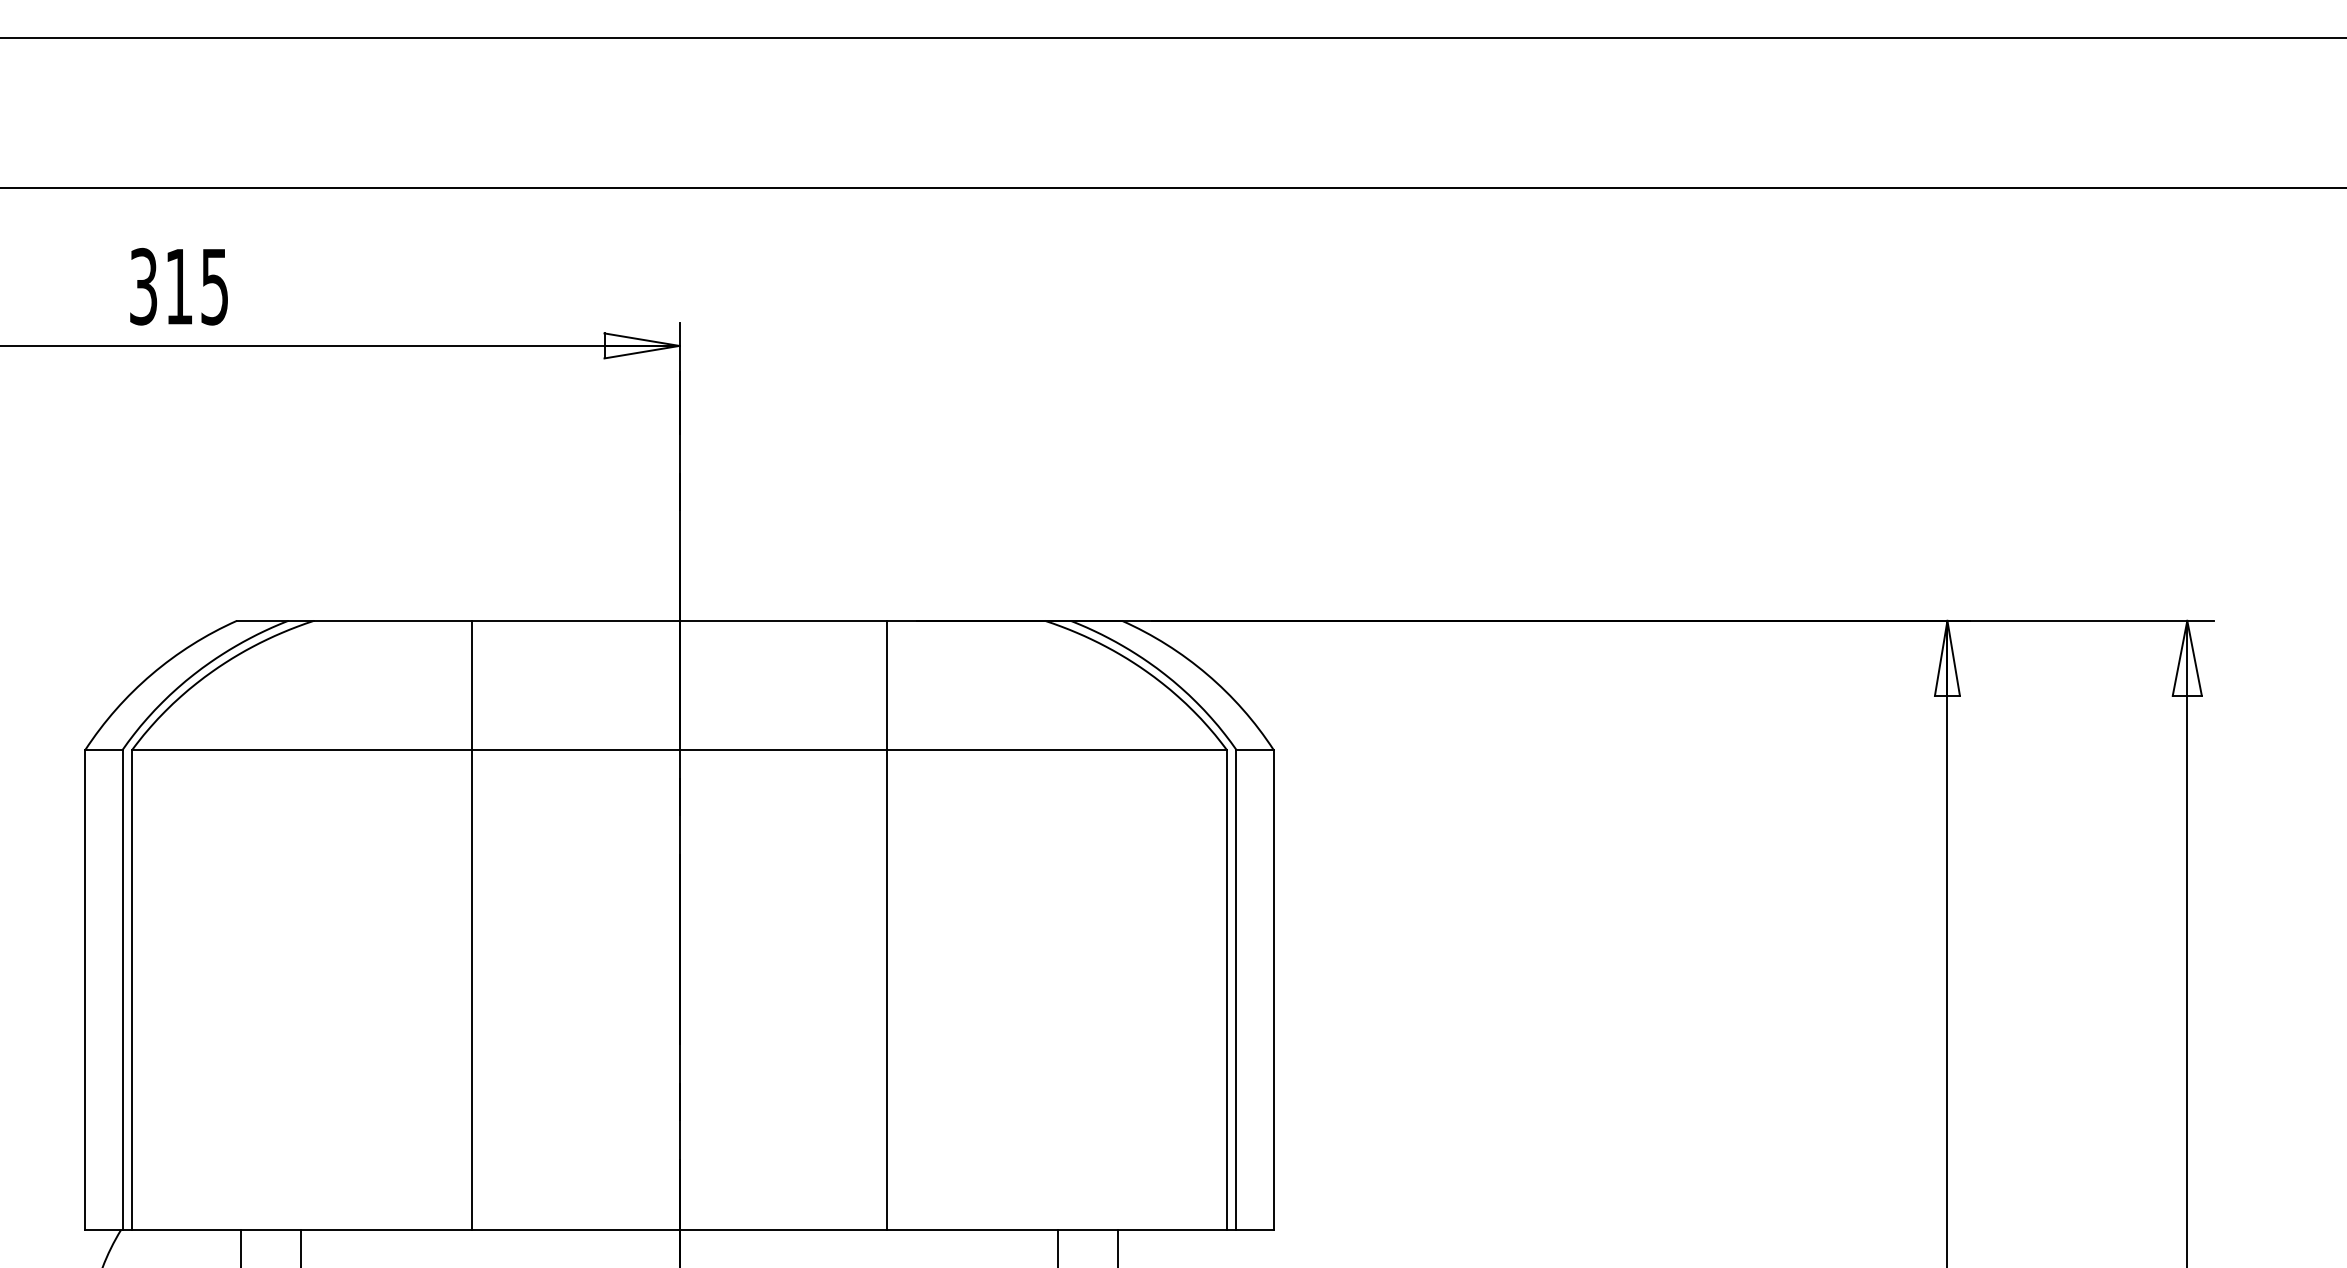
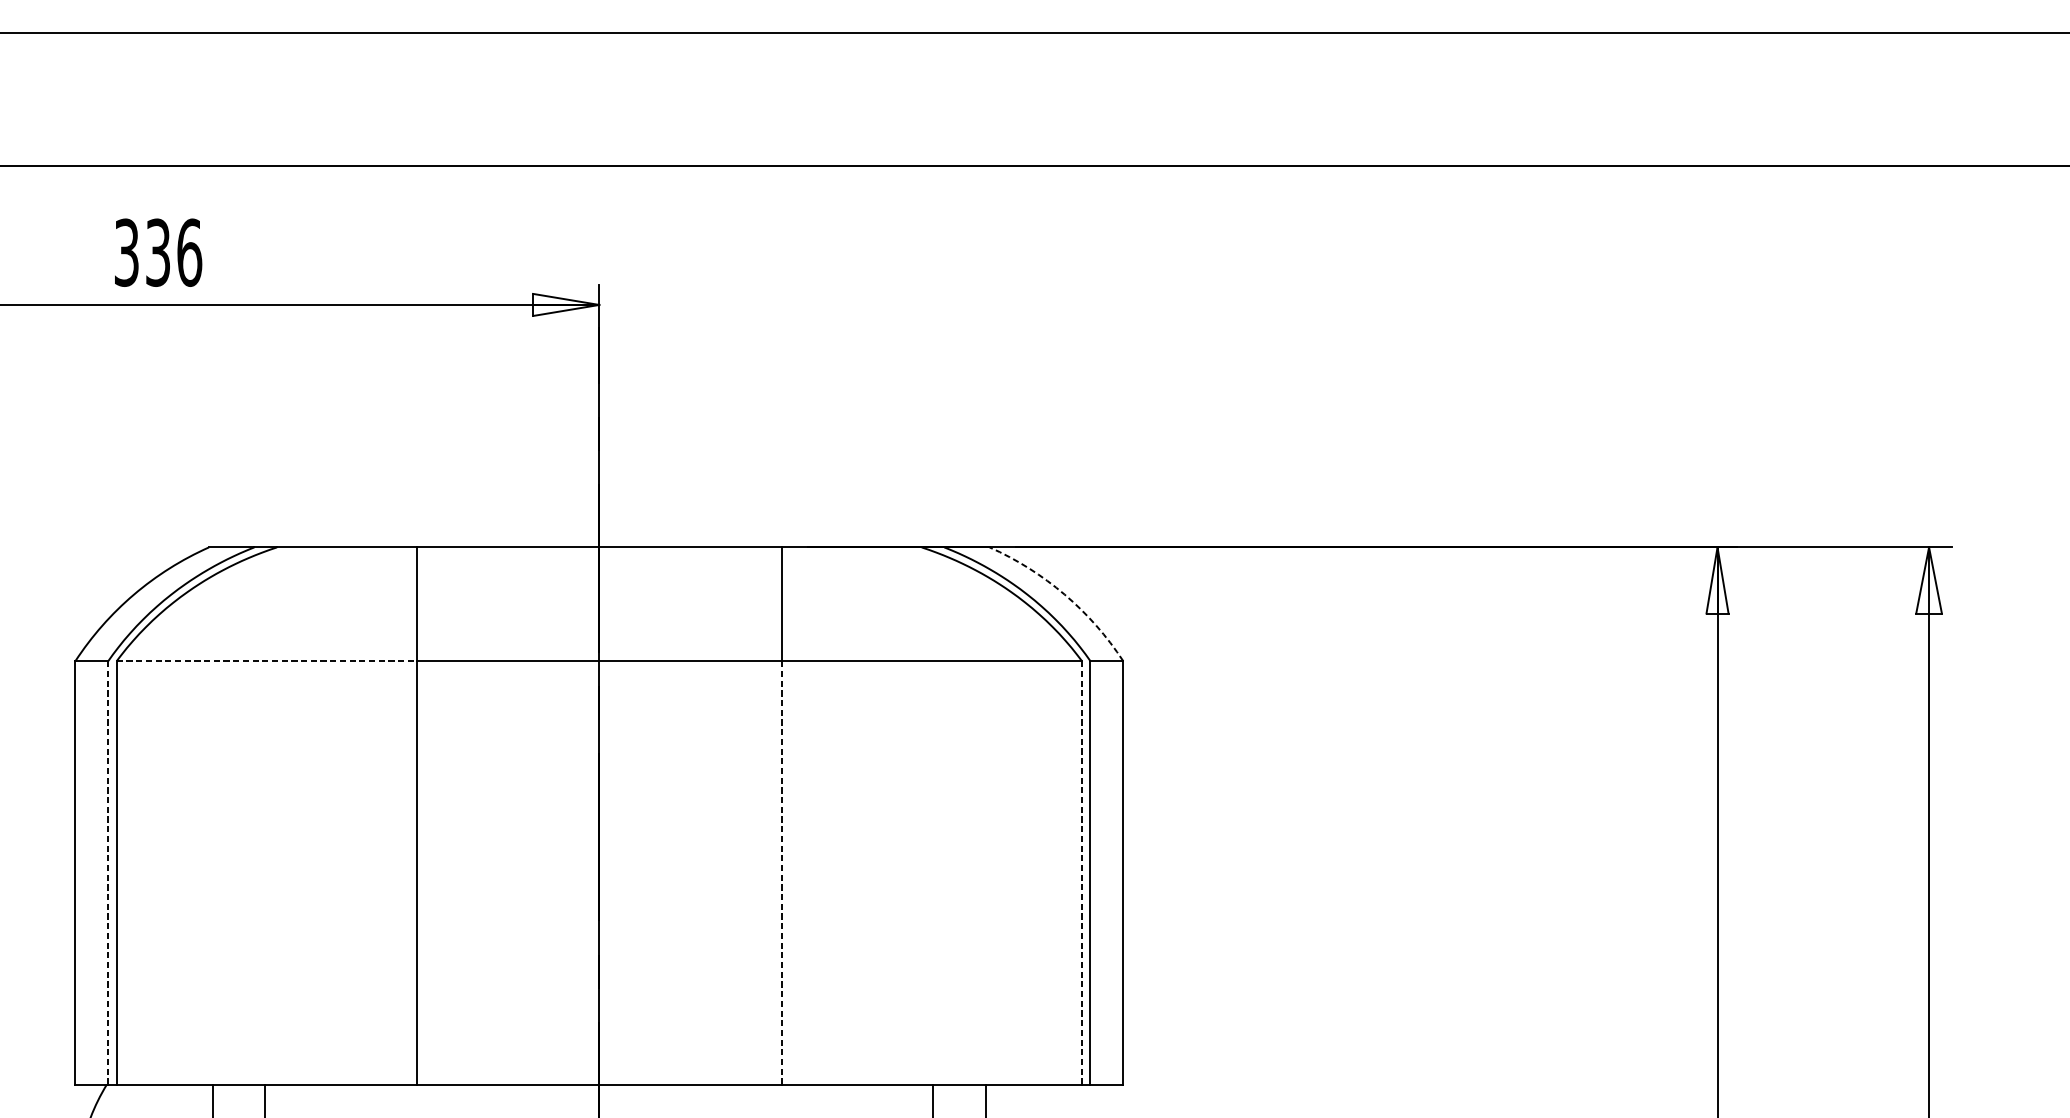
text: (197, 286) -> (174, 252), 315 -> 336
arc: (1207, 674) -> (1064, 594), solid -> dashed
line: (302, 749) -> (266, 660), solid -> dashed
line: (122, 989) -> (108, 872), solid -> dashed
line: (886, 989) -> (781, 872), solid -> dashed
line: (1226, 990) -> (1081, 873), solid -> dashed

